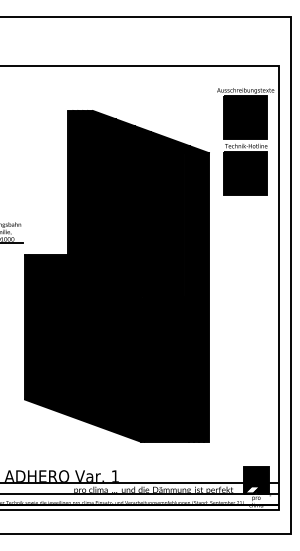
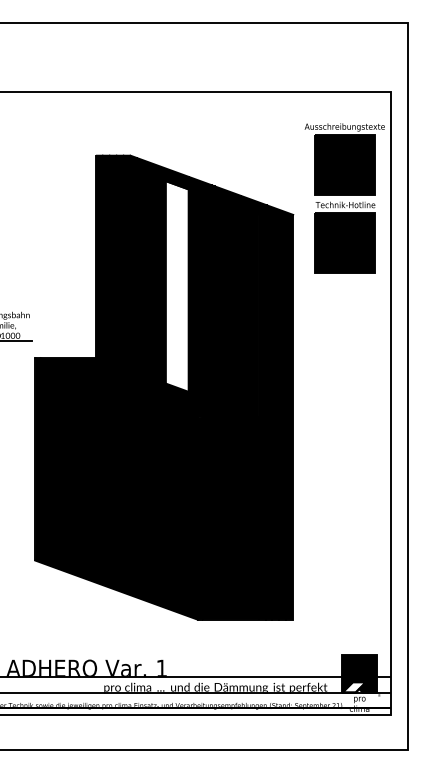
fill: (126, 204) -> (177, 286), removed

